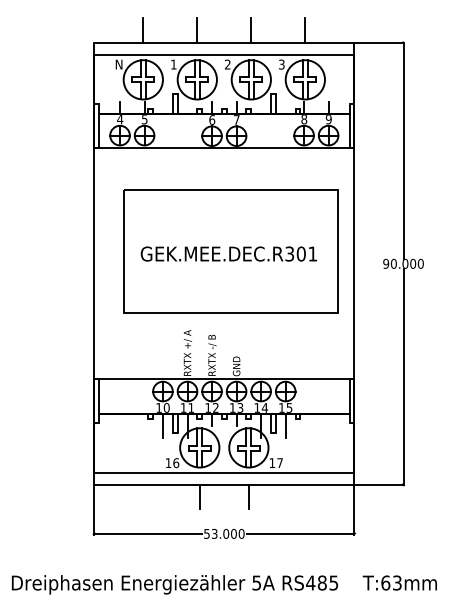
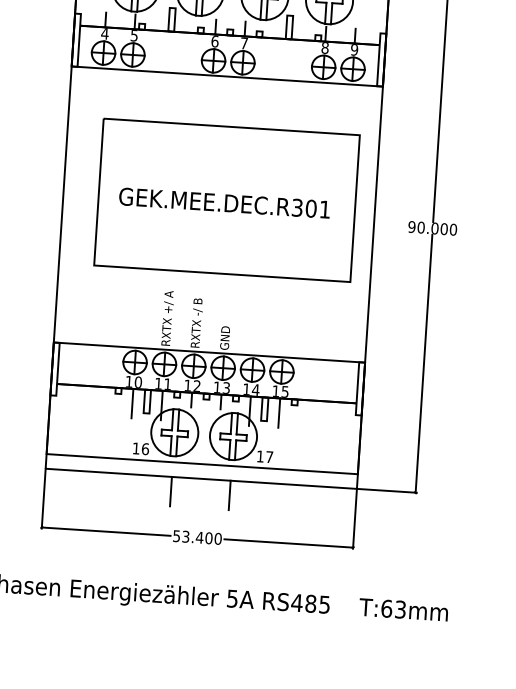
text: (226, 533) -> (200, 537), 53.000 -> 53.400

